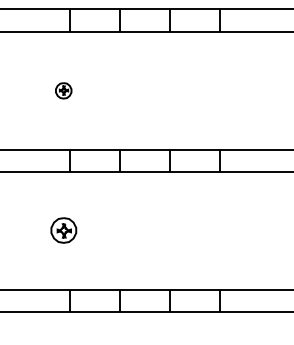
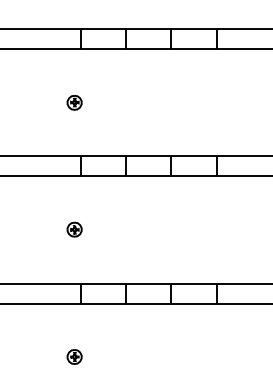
part: (63, 230) -> (74, 229), size x0.62

